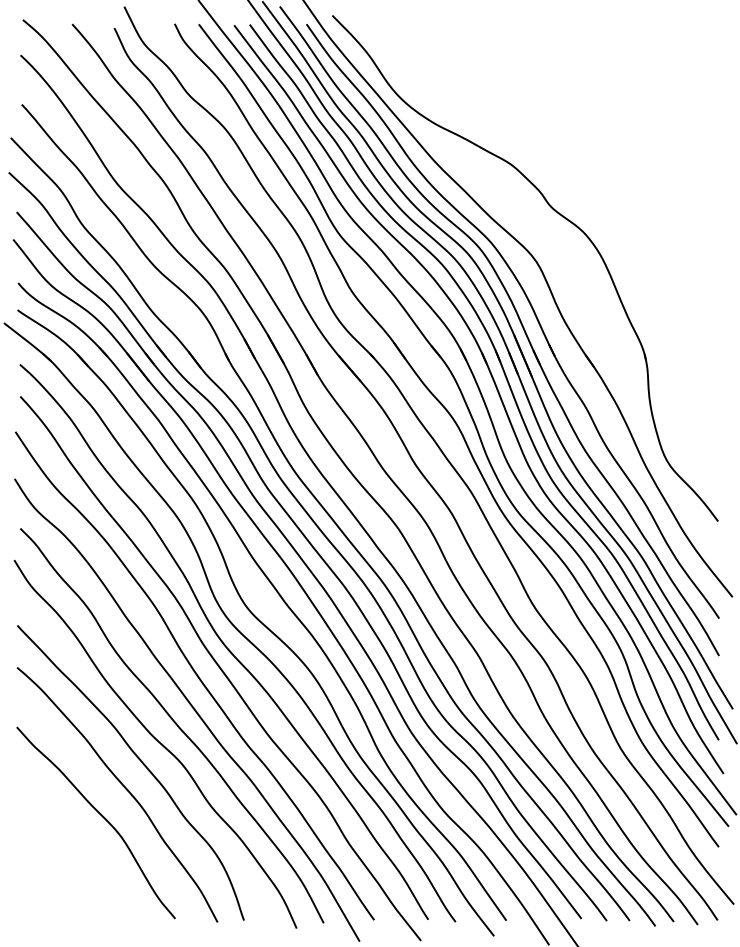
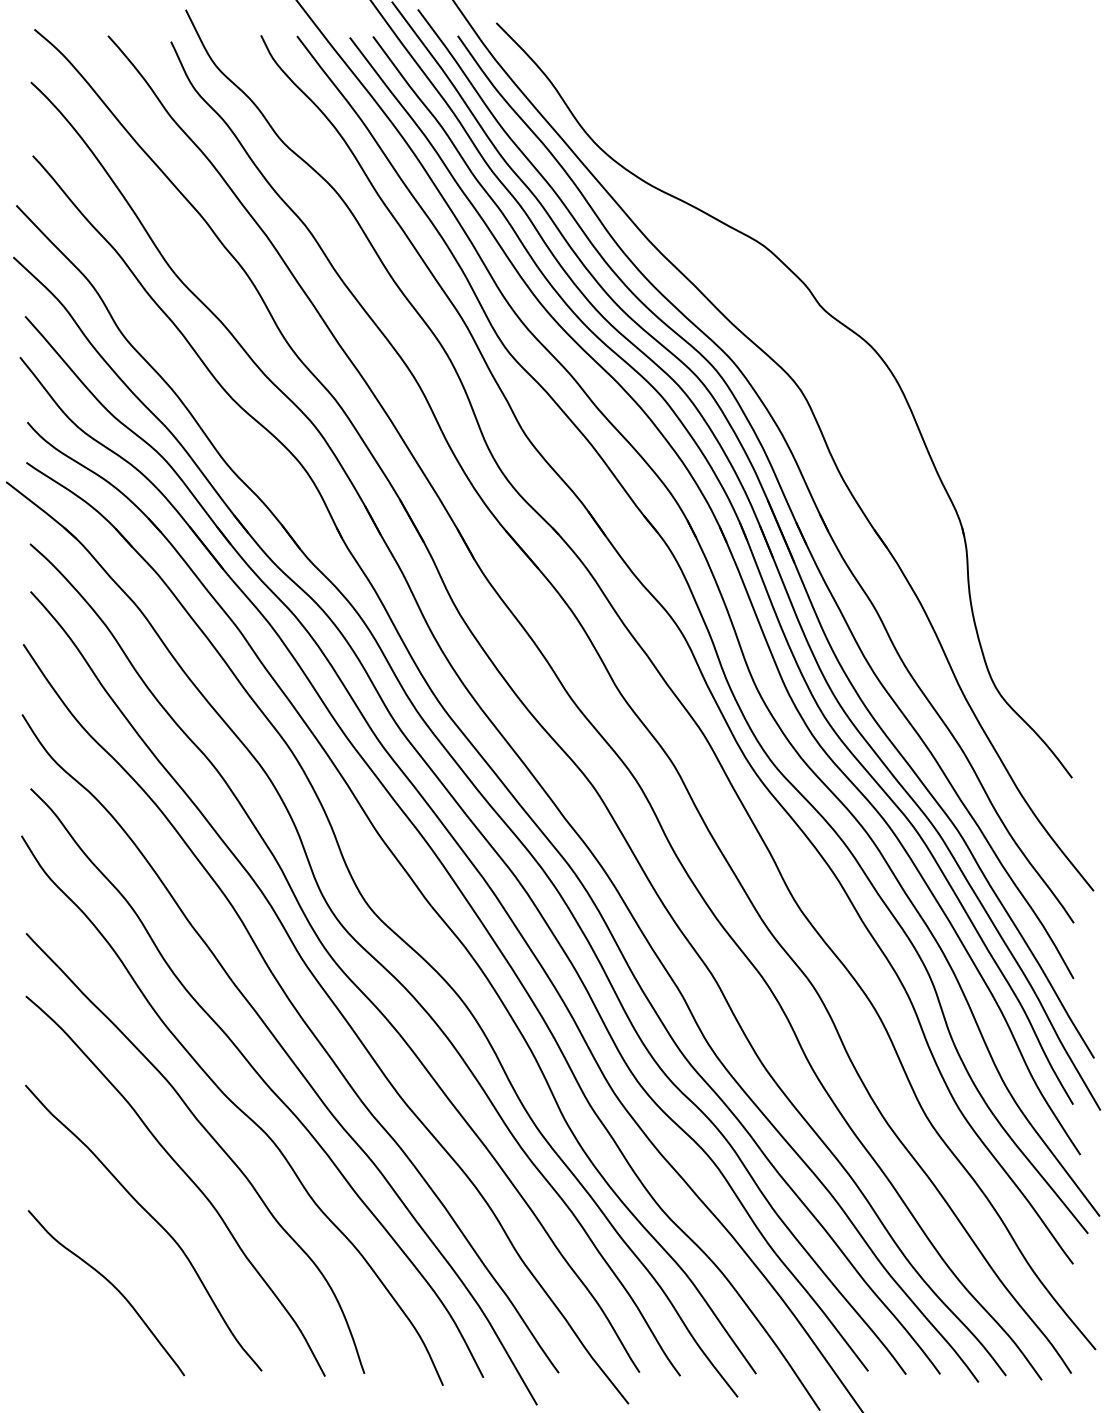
curve: (74, 861) -> (111, 1285), added

